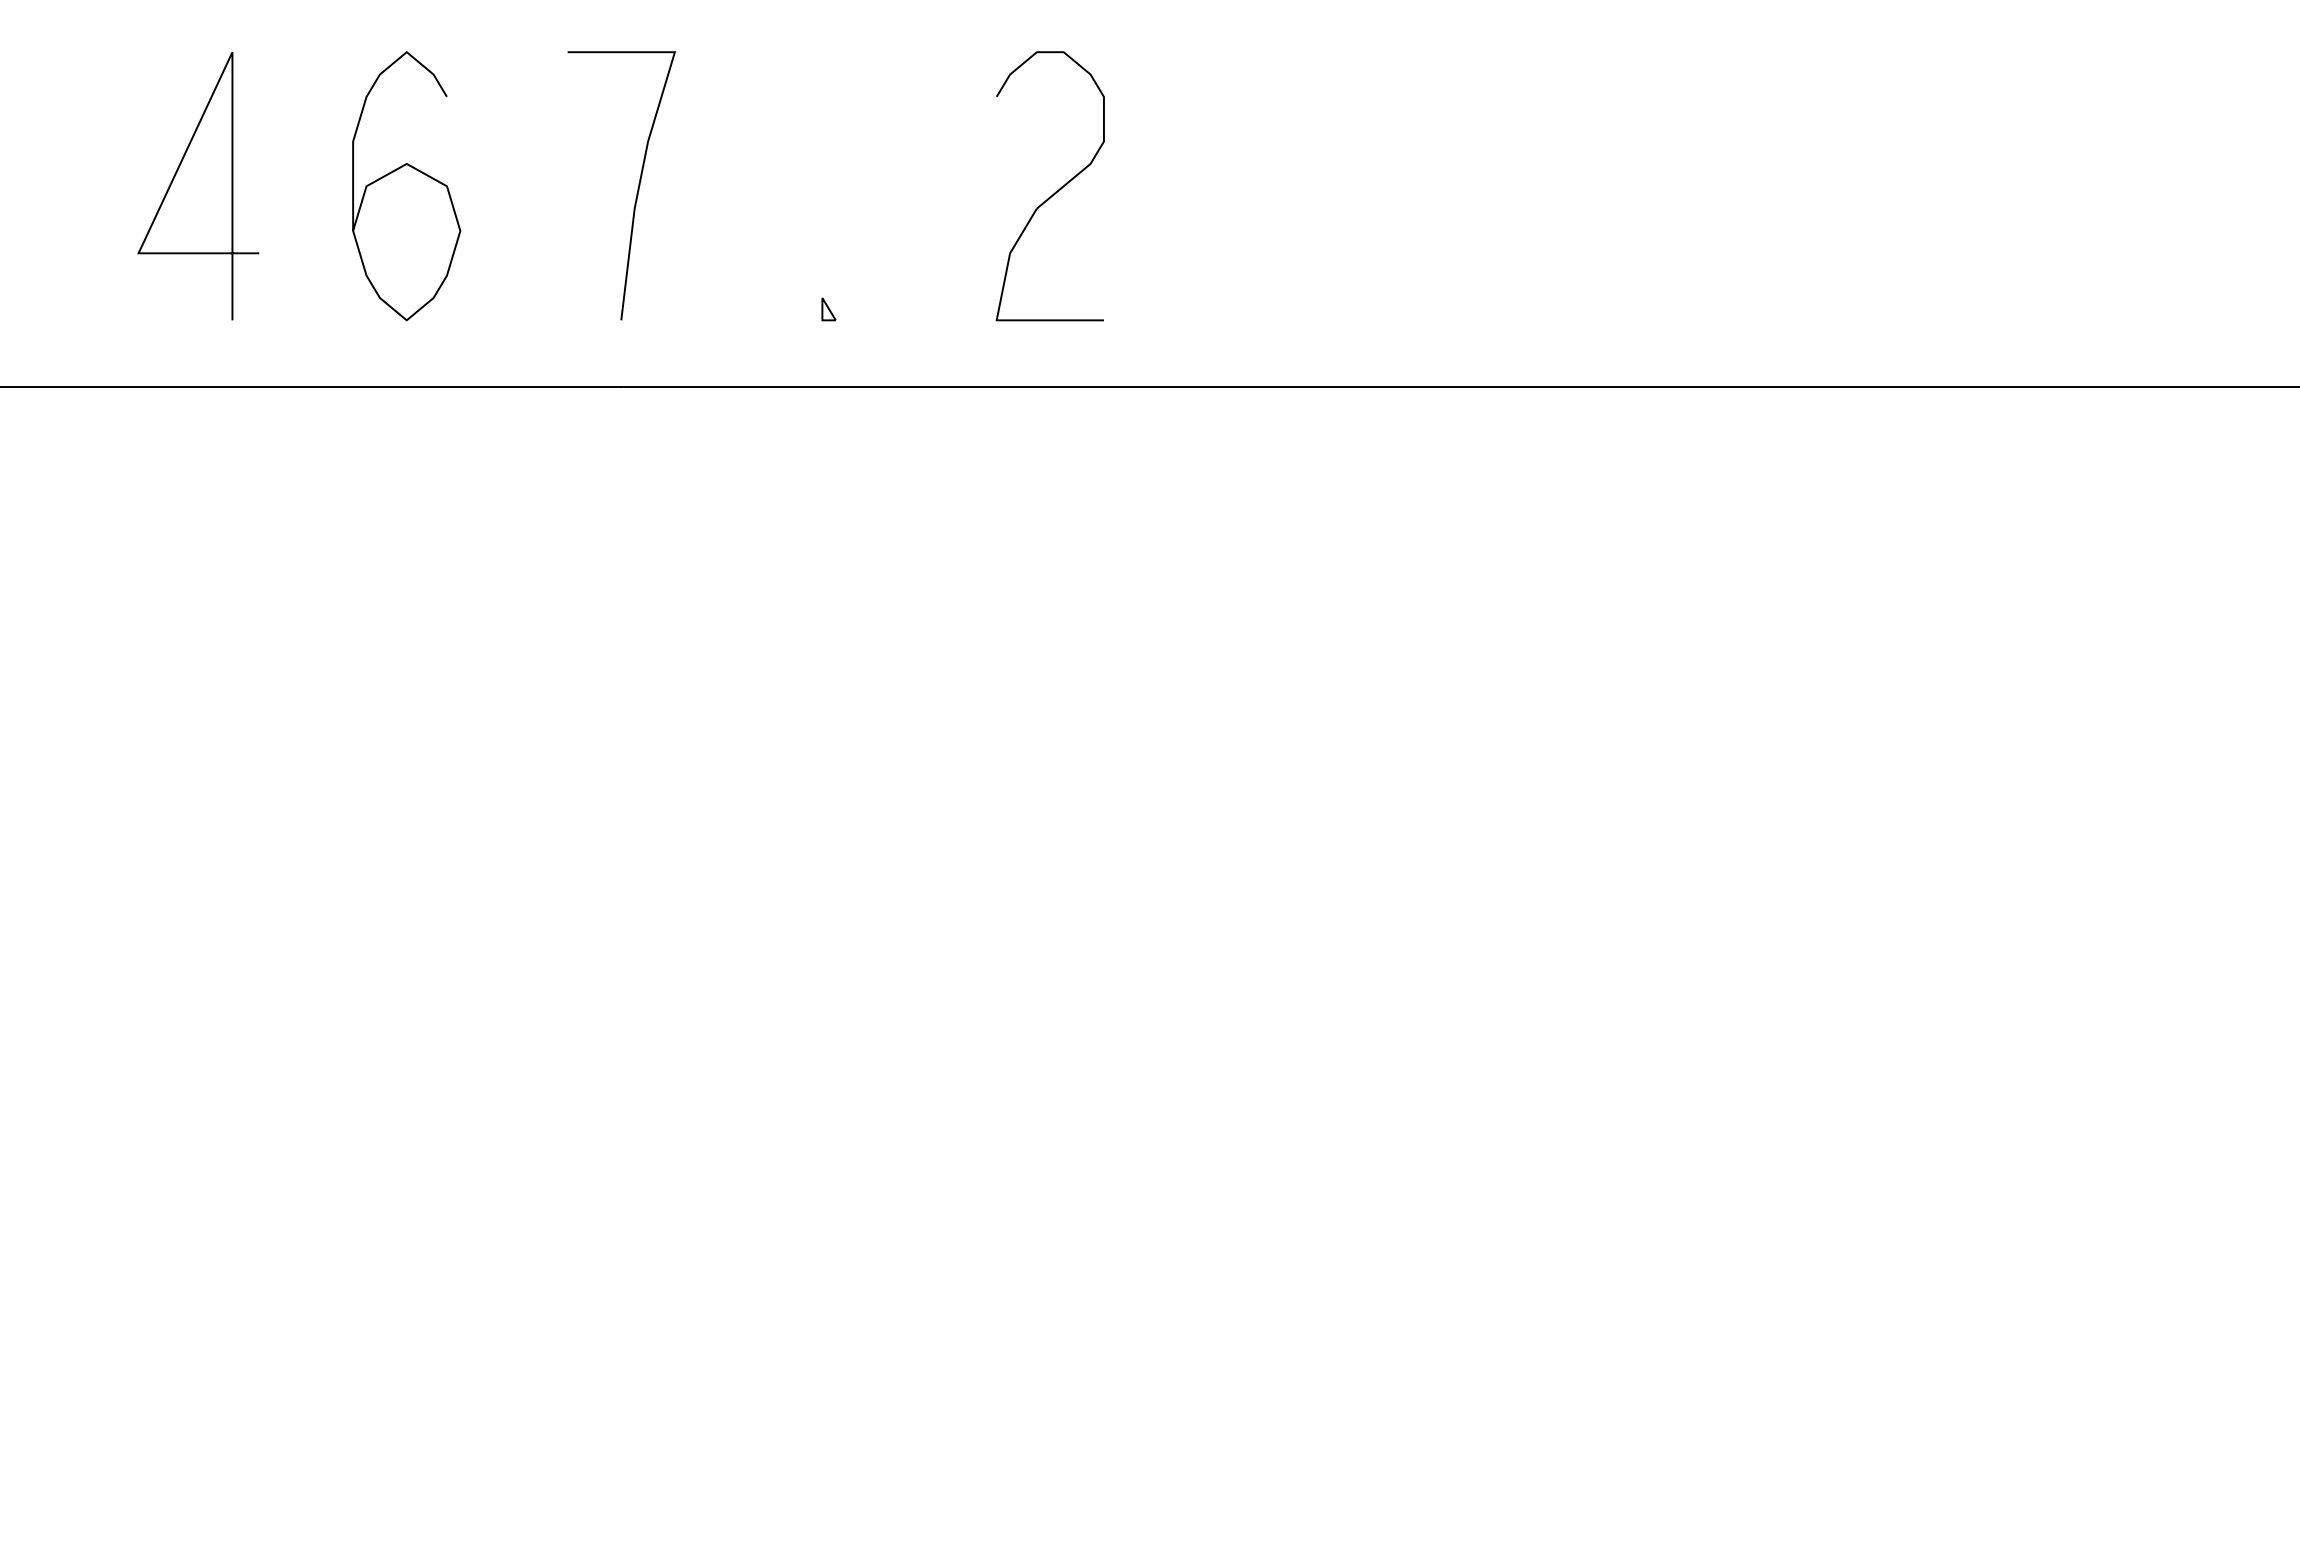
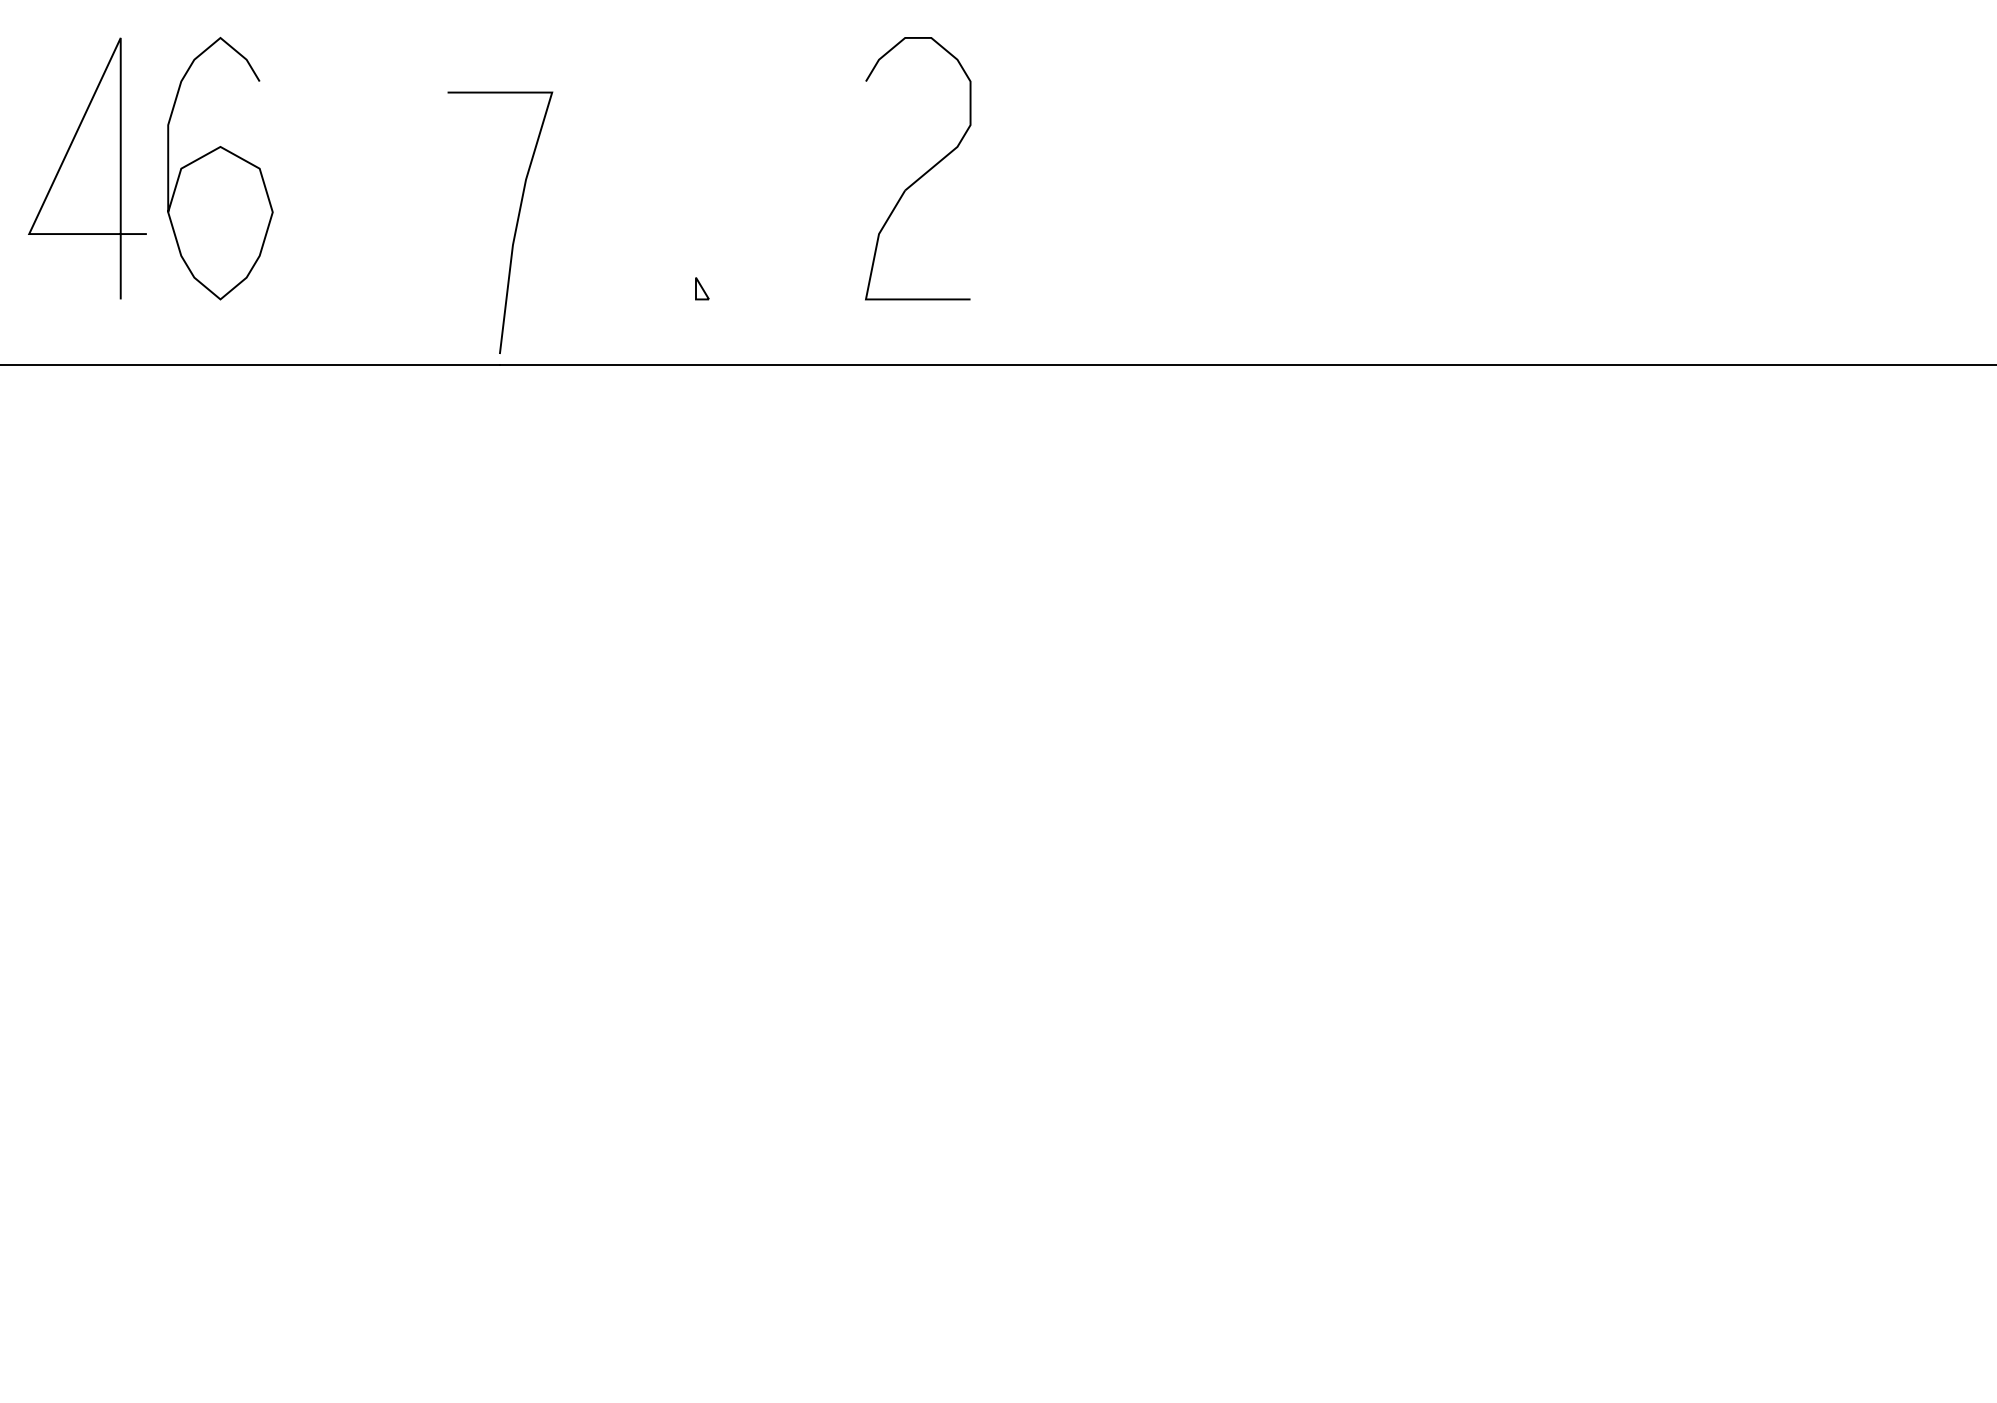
curve: (397, 170) -> (211, 153), moved
curve: (637, 188) -> (515, 225), moved

